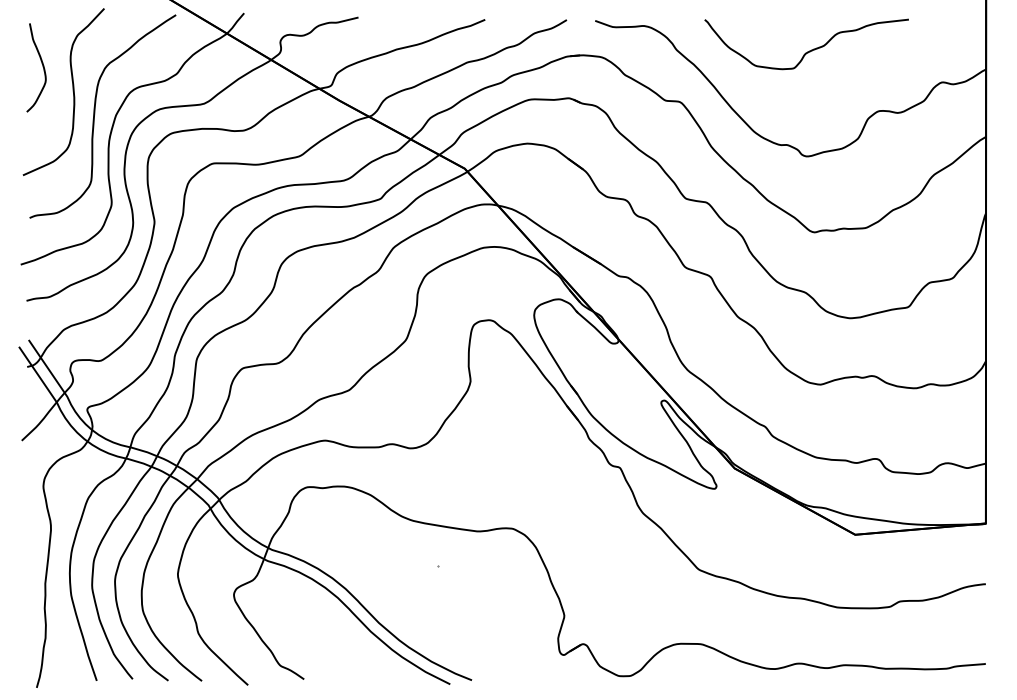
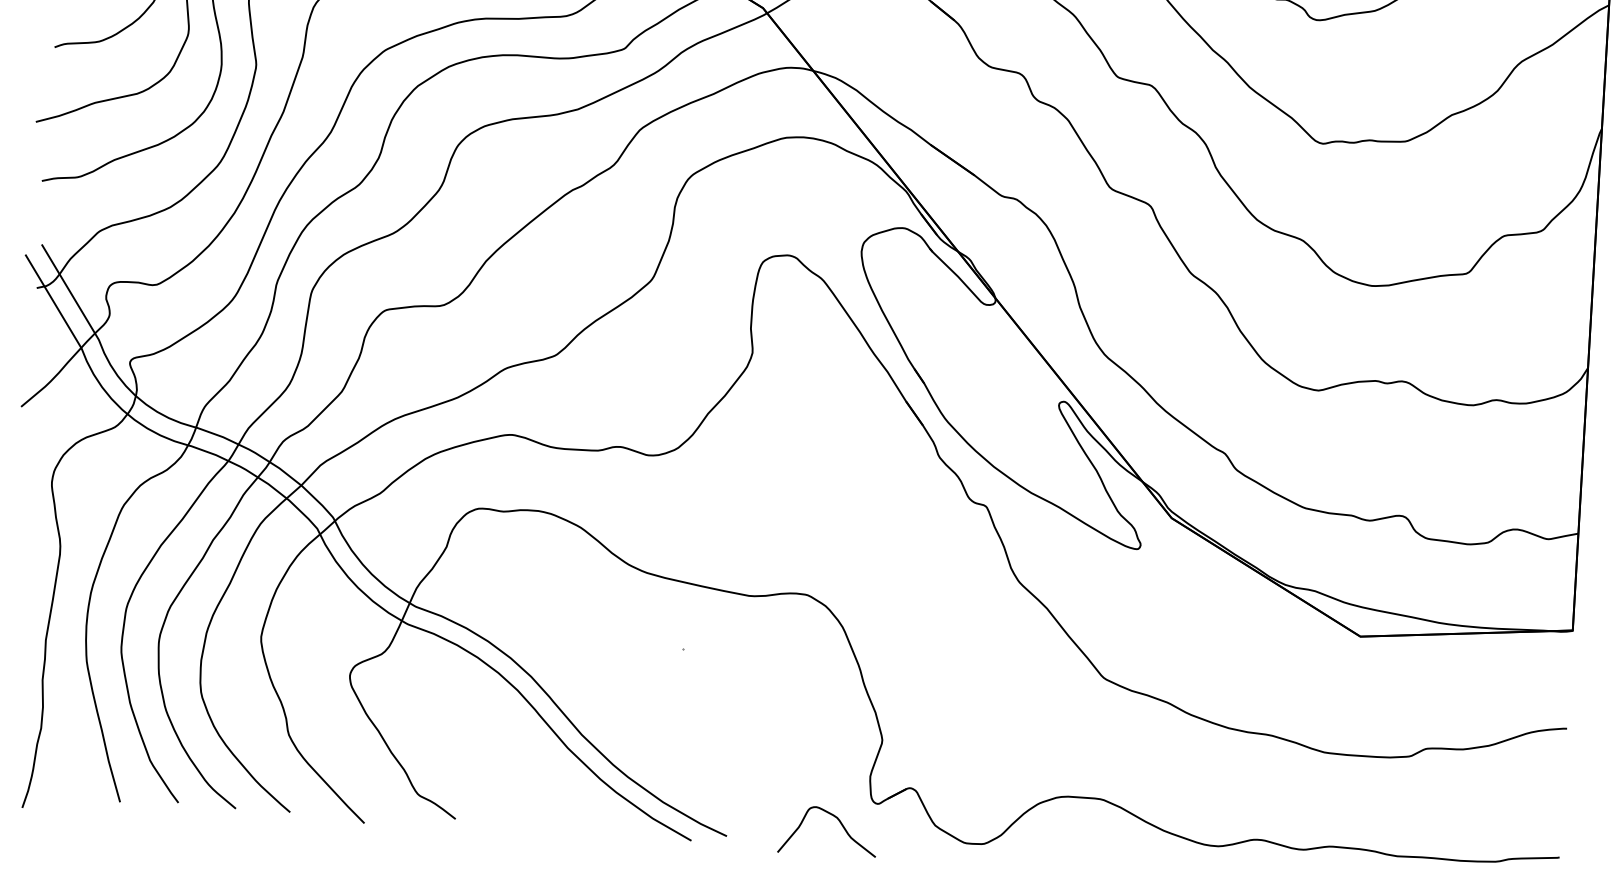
curve: (540, 668) -> (838, 823), added

